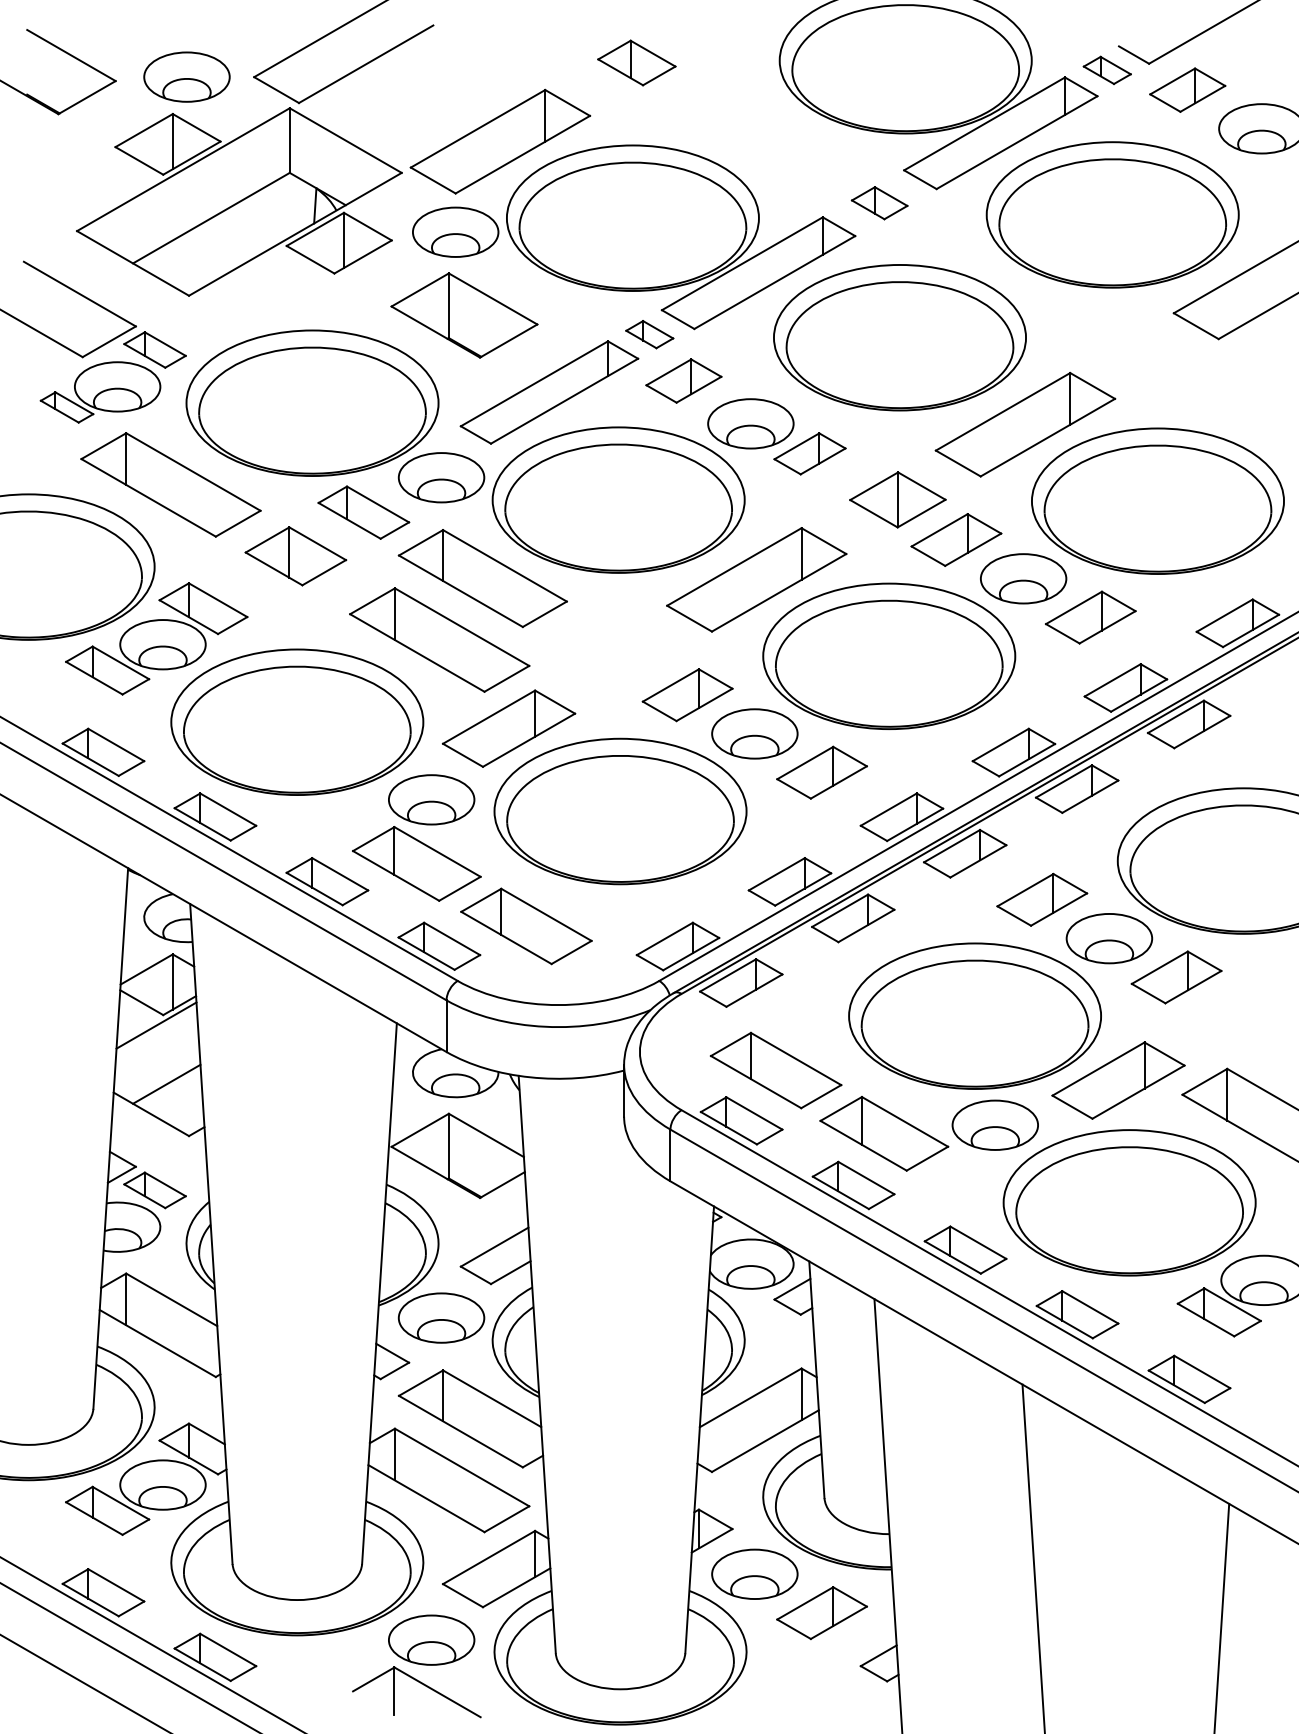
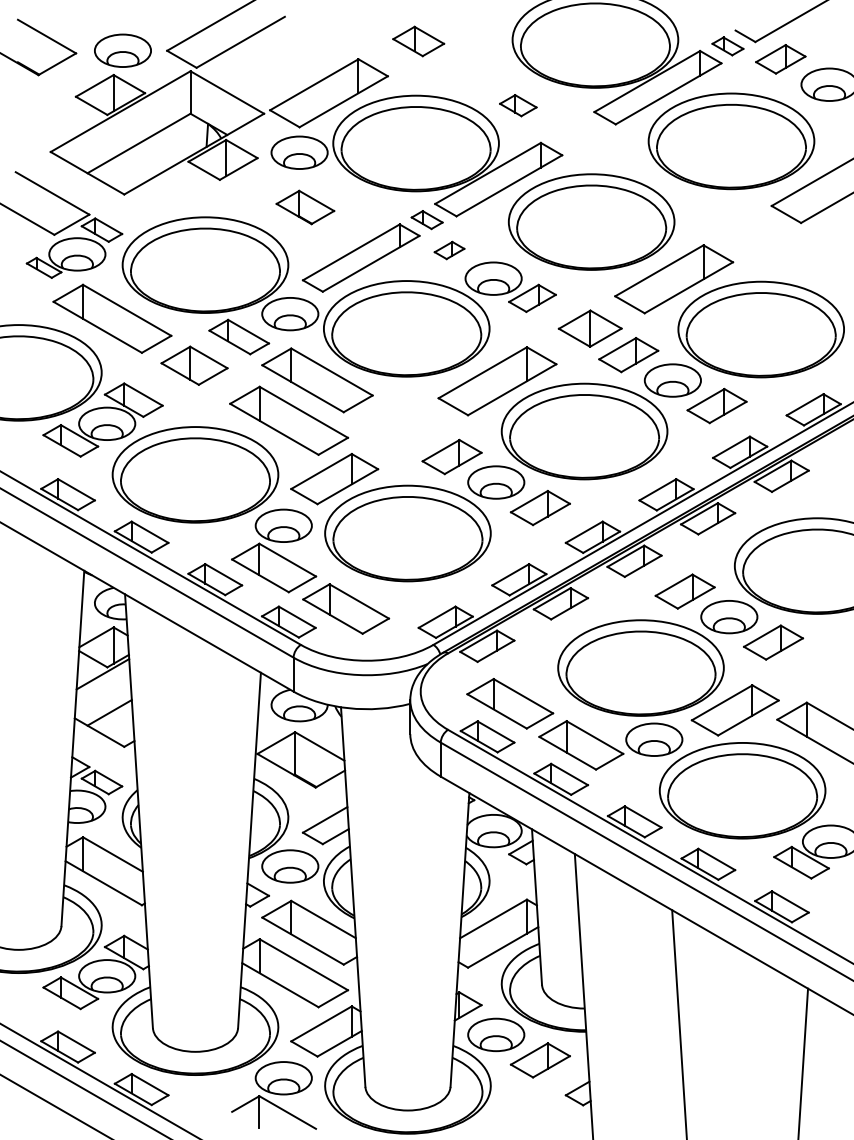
part: (879, 202) -> (518, 105), moved
part: (464, 315) -> (305, 207), size x0.6
part: (683, 380) -> (449, 250), size x0.6

